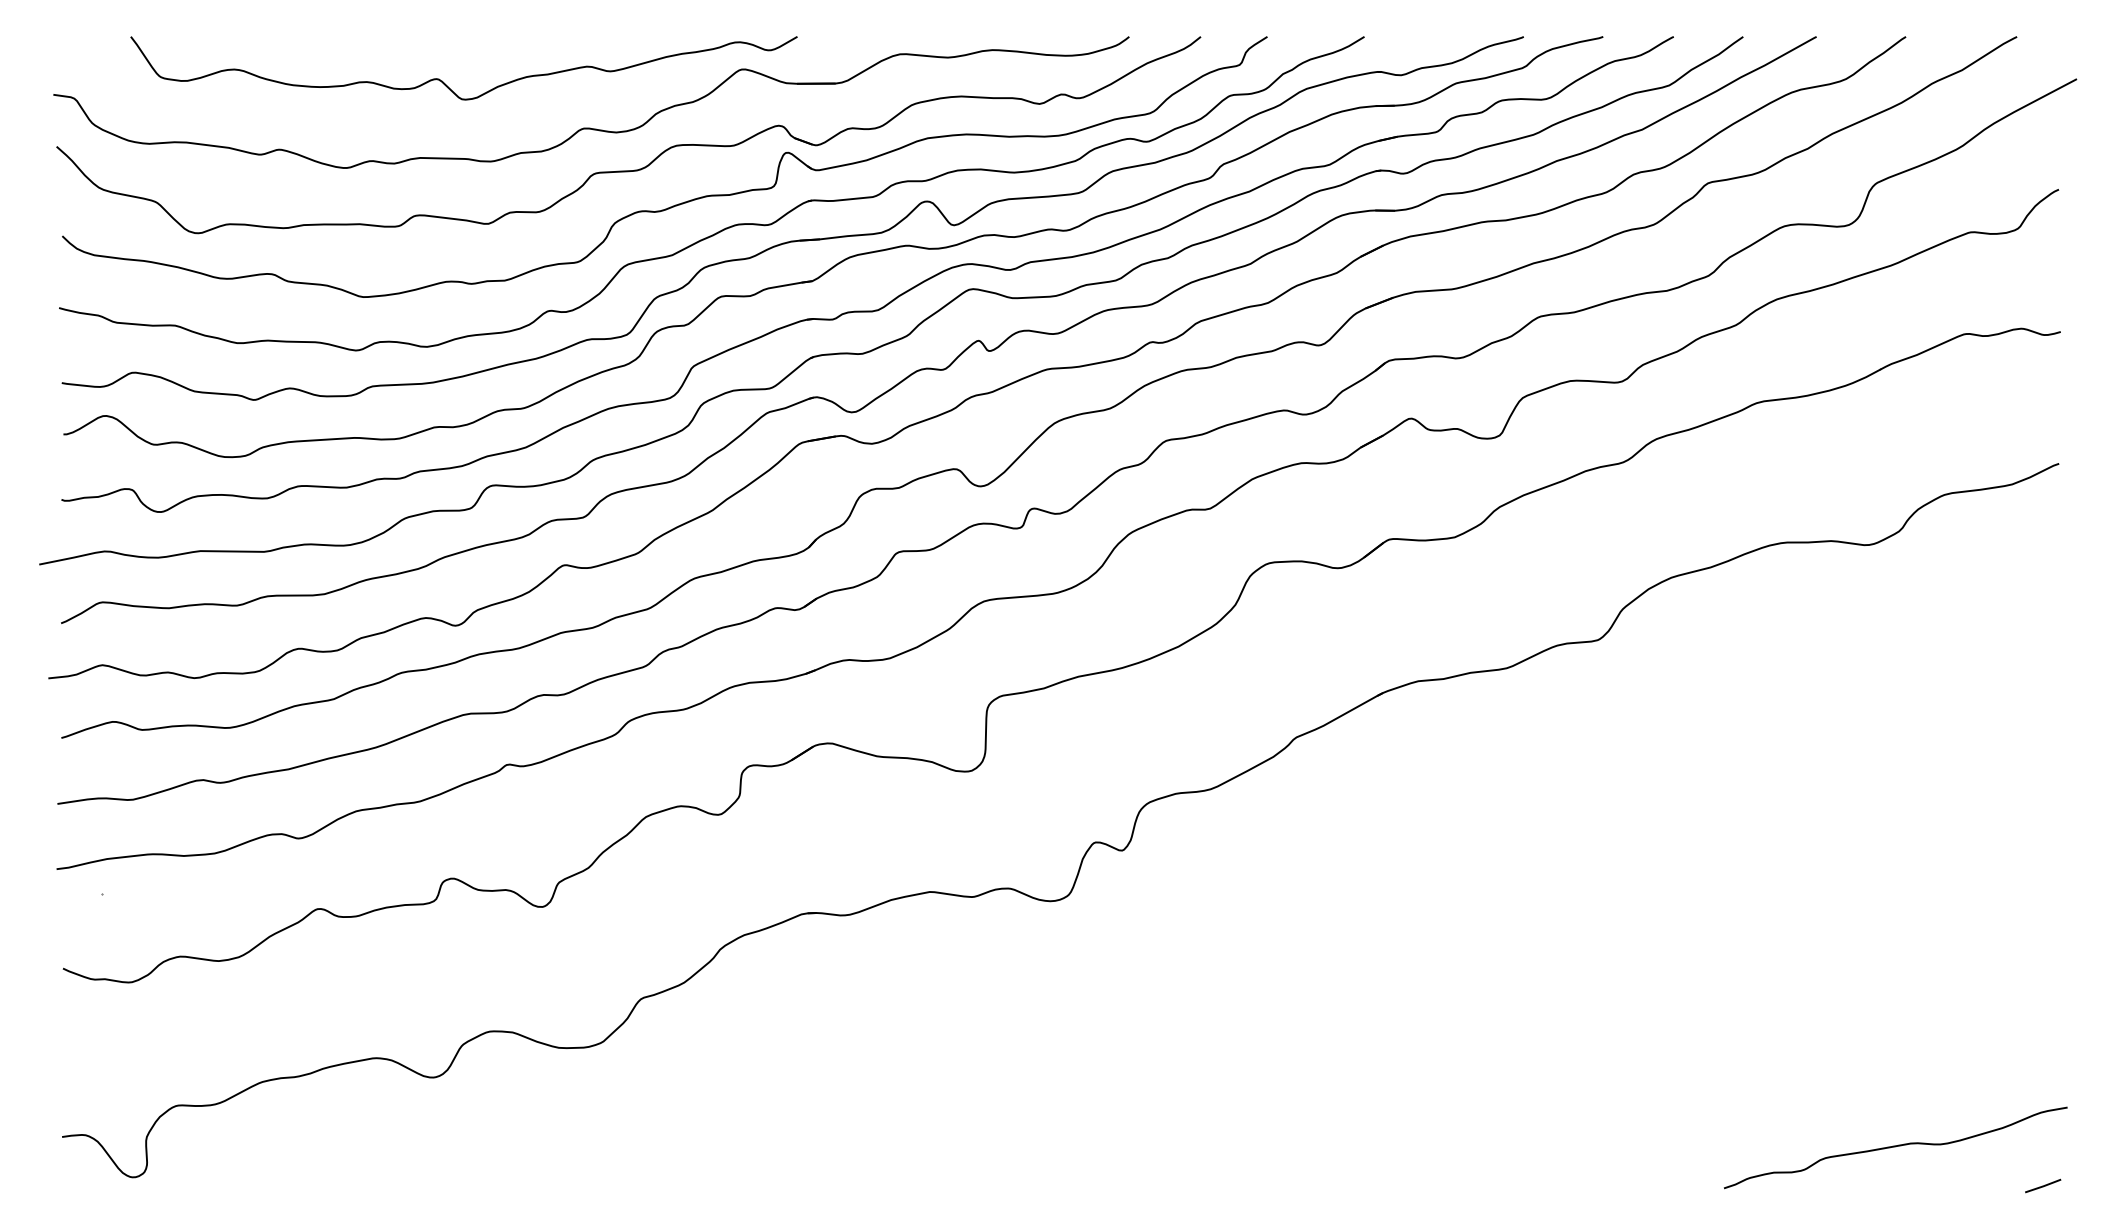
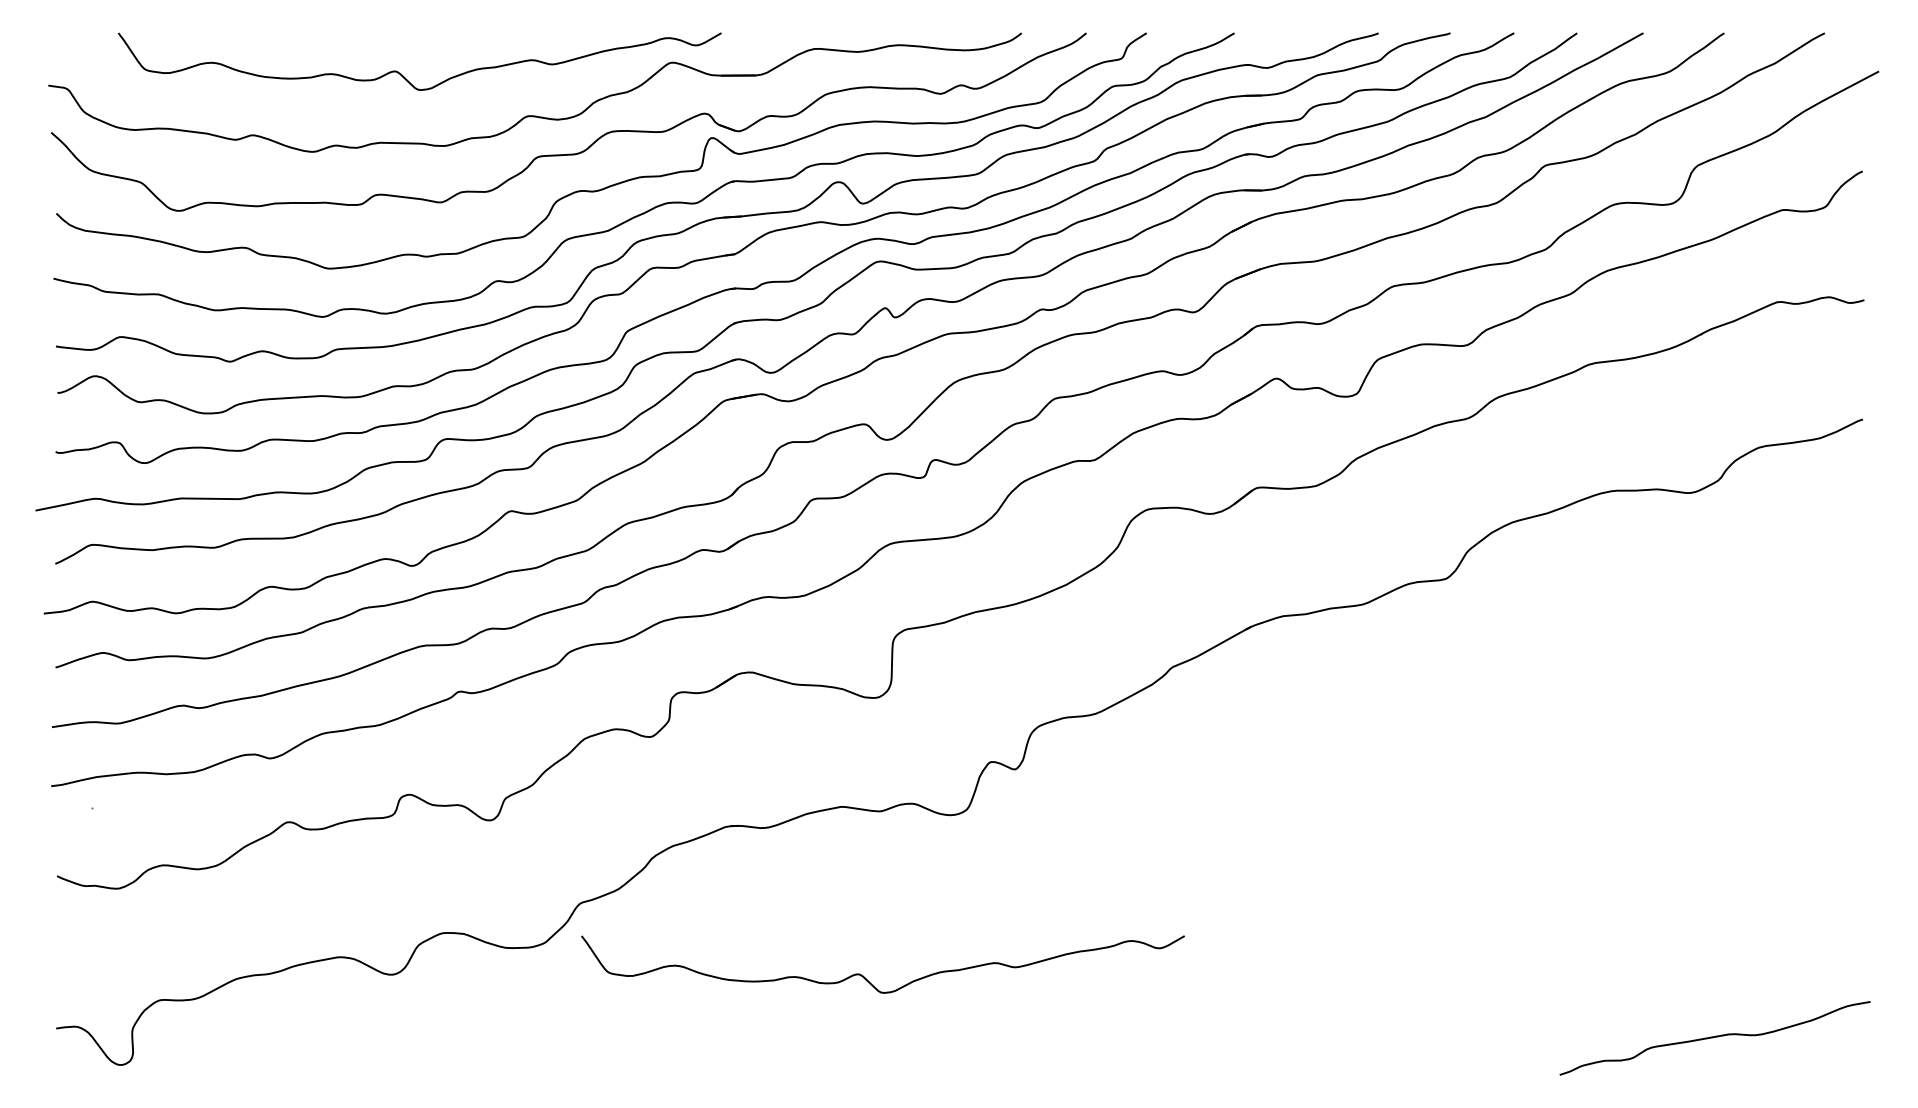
curve: (958, 1082) -> (867, 979), added
line: (2043, 1185) -> (1848, 1072), removed

